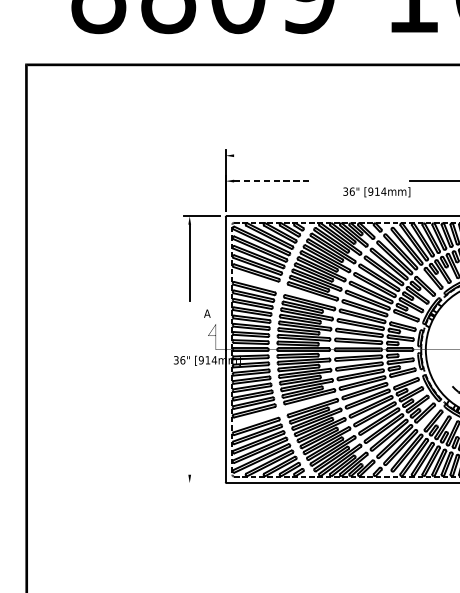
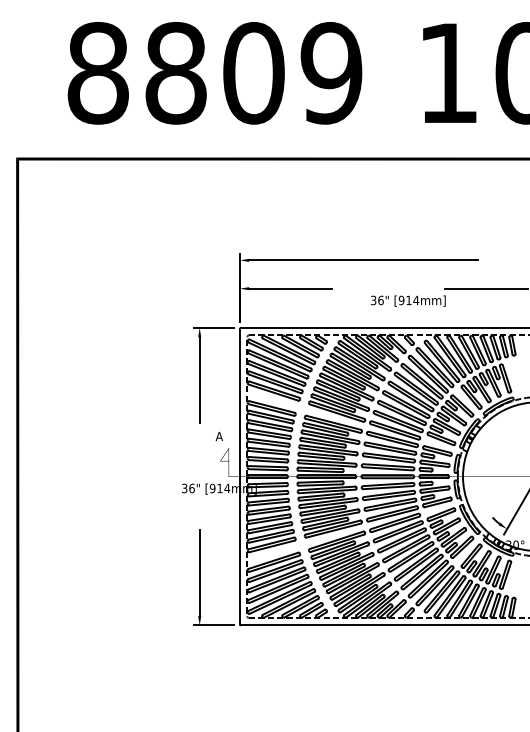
line: (336, 155) -> (363, 260), added
line: (271, 180) -> (290, 288), dashed -> solid
line: (189, 436) -> (199, 573), added
line: (202, 483) -> (213, 625), added

